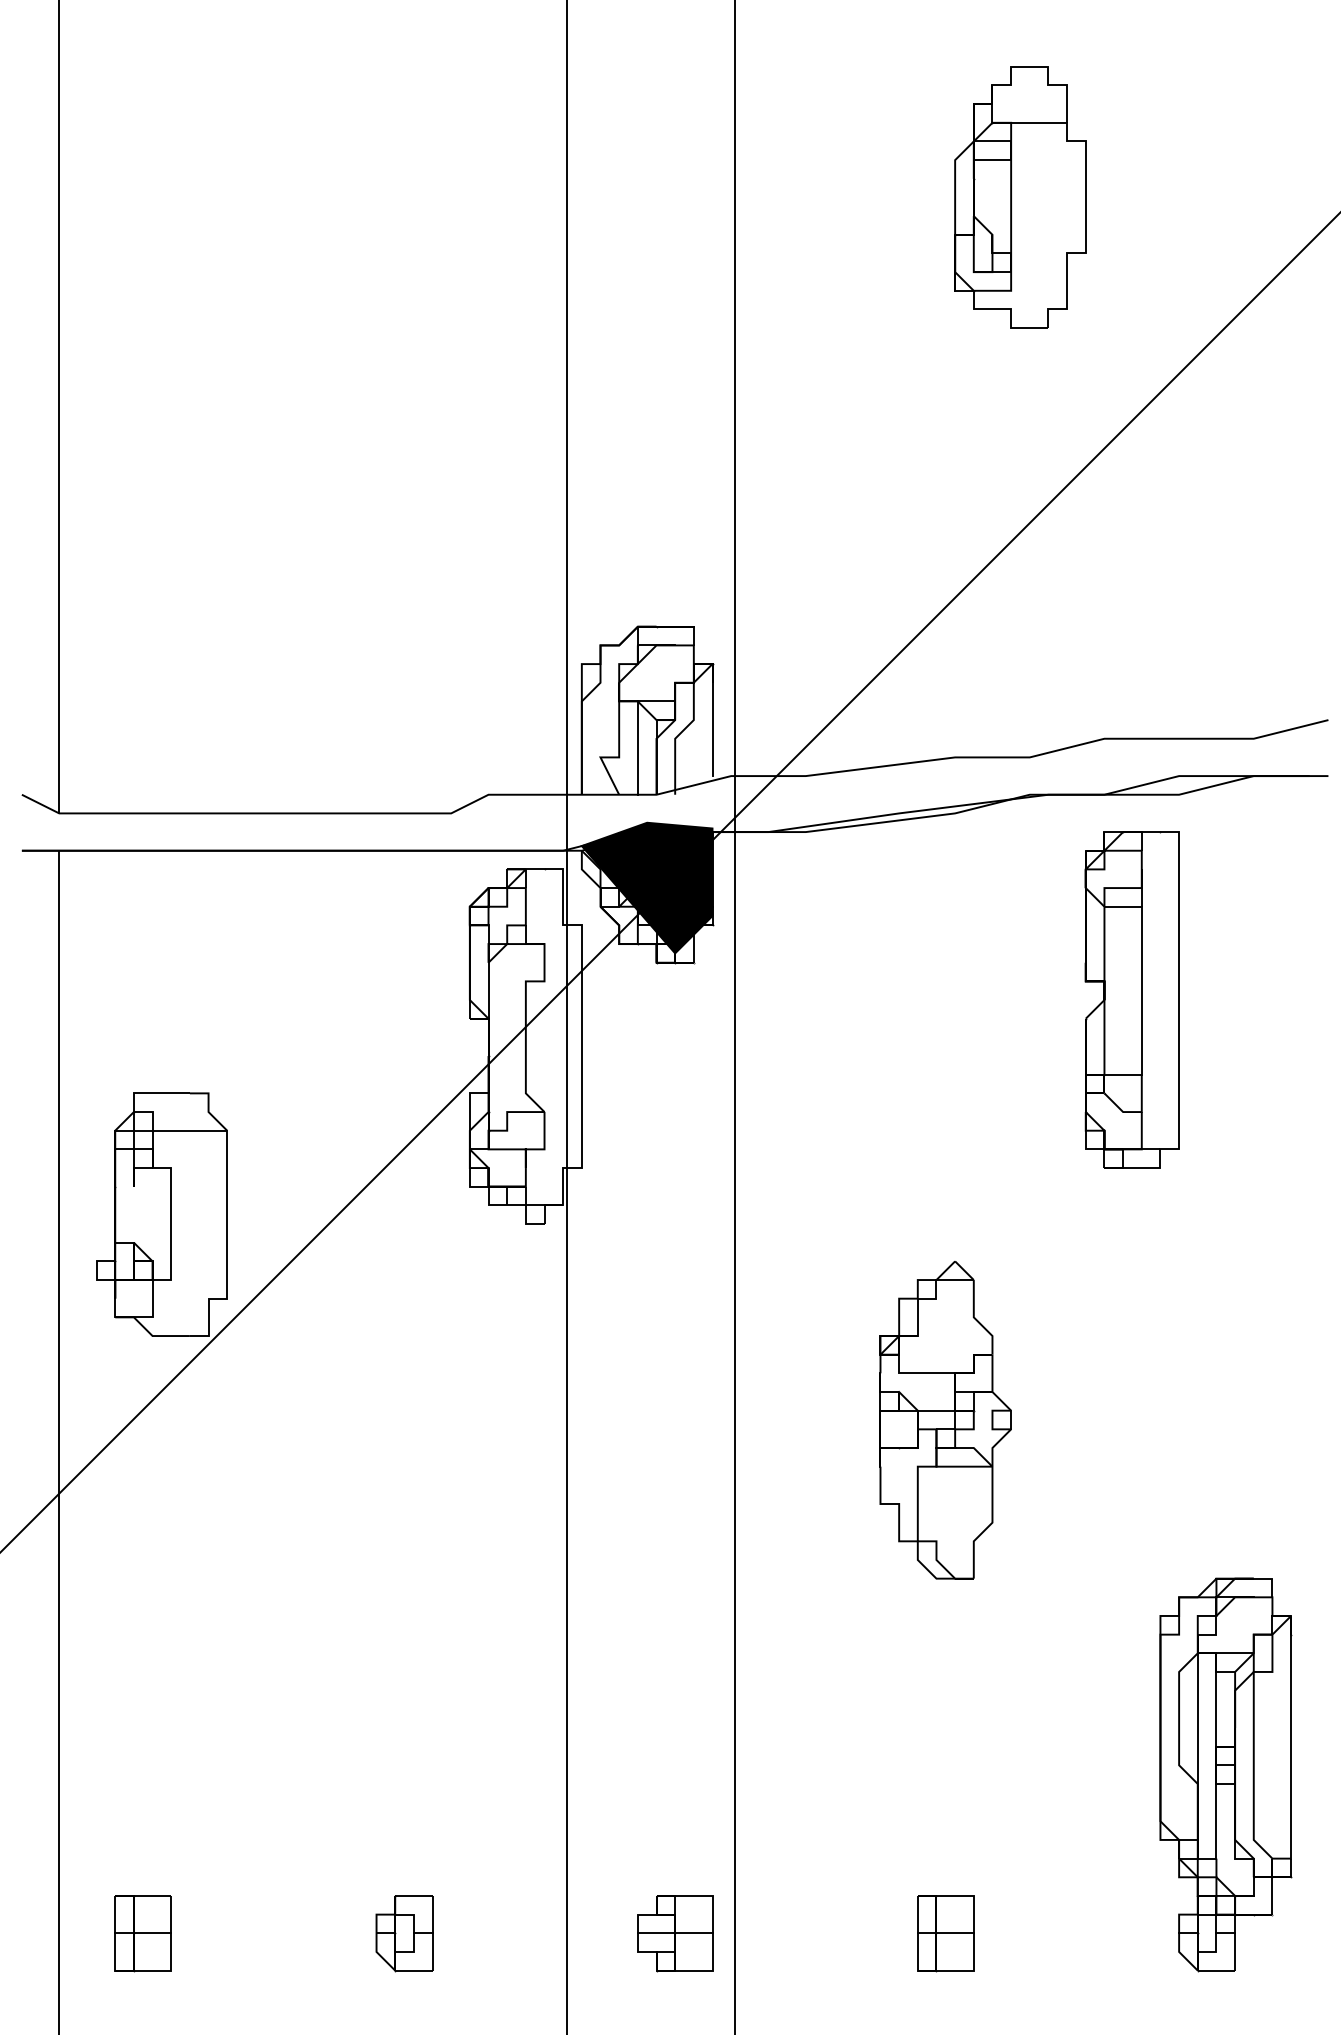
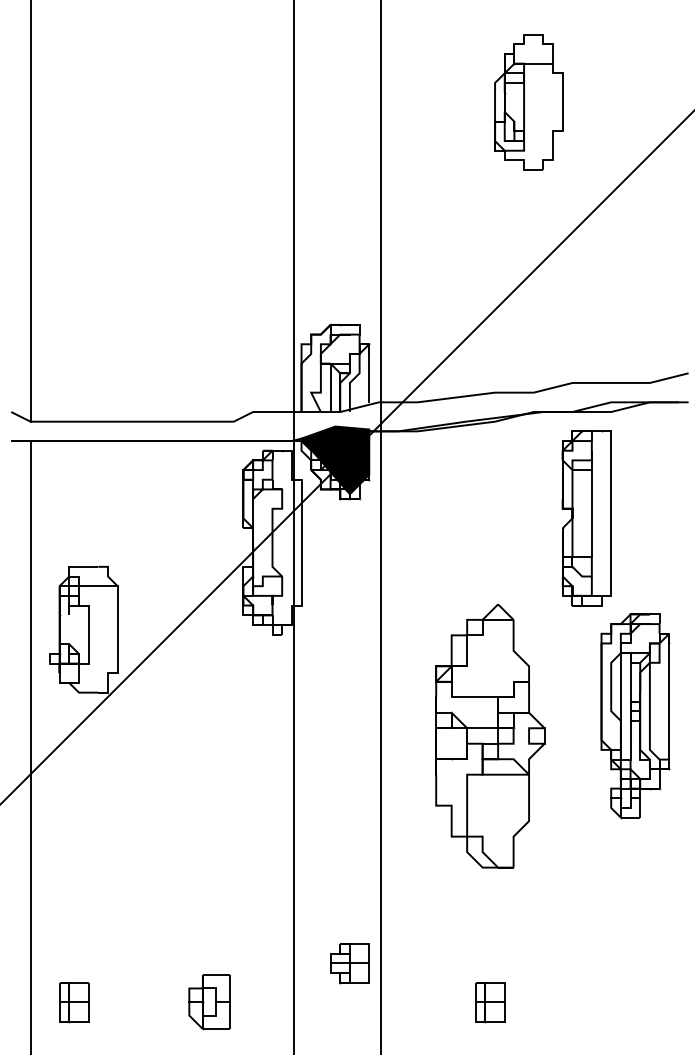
part: (944, 1420) -> (489, 736), size x1.6
part: (1225, 1775) -> (635, 716), moved
part: (404, 1933) -> (209, 1002), size x1.4
part: (674, 1933) -> (349, 963), moved

